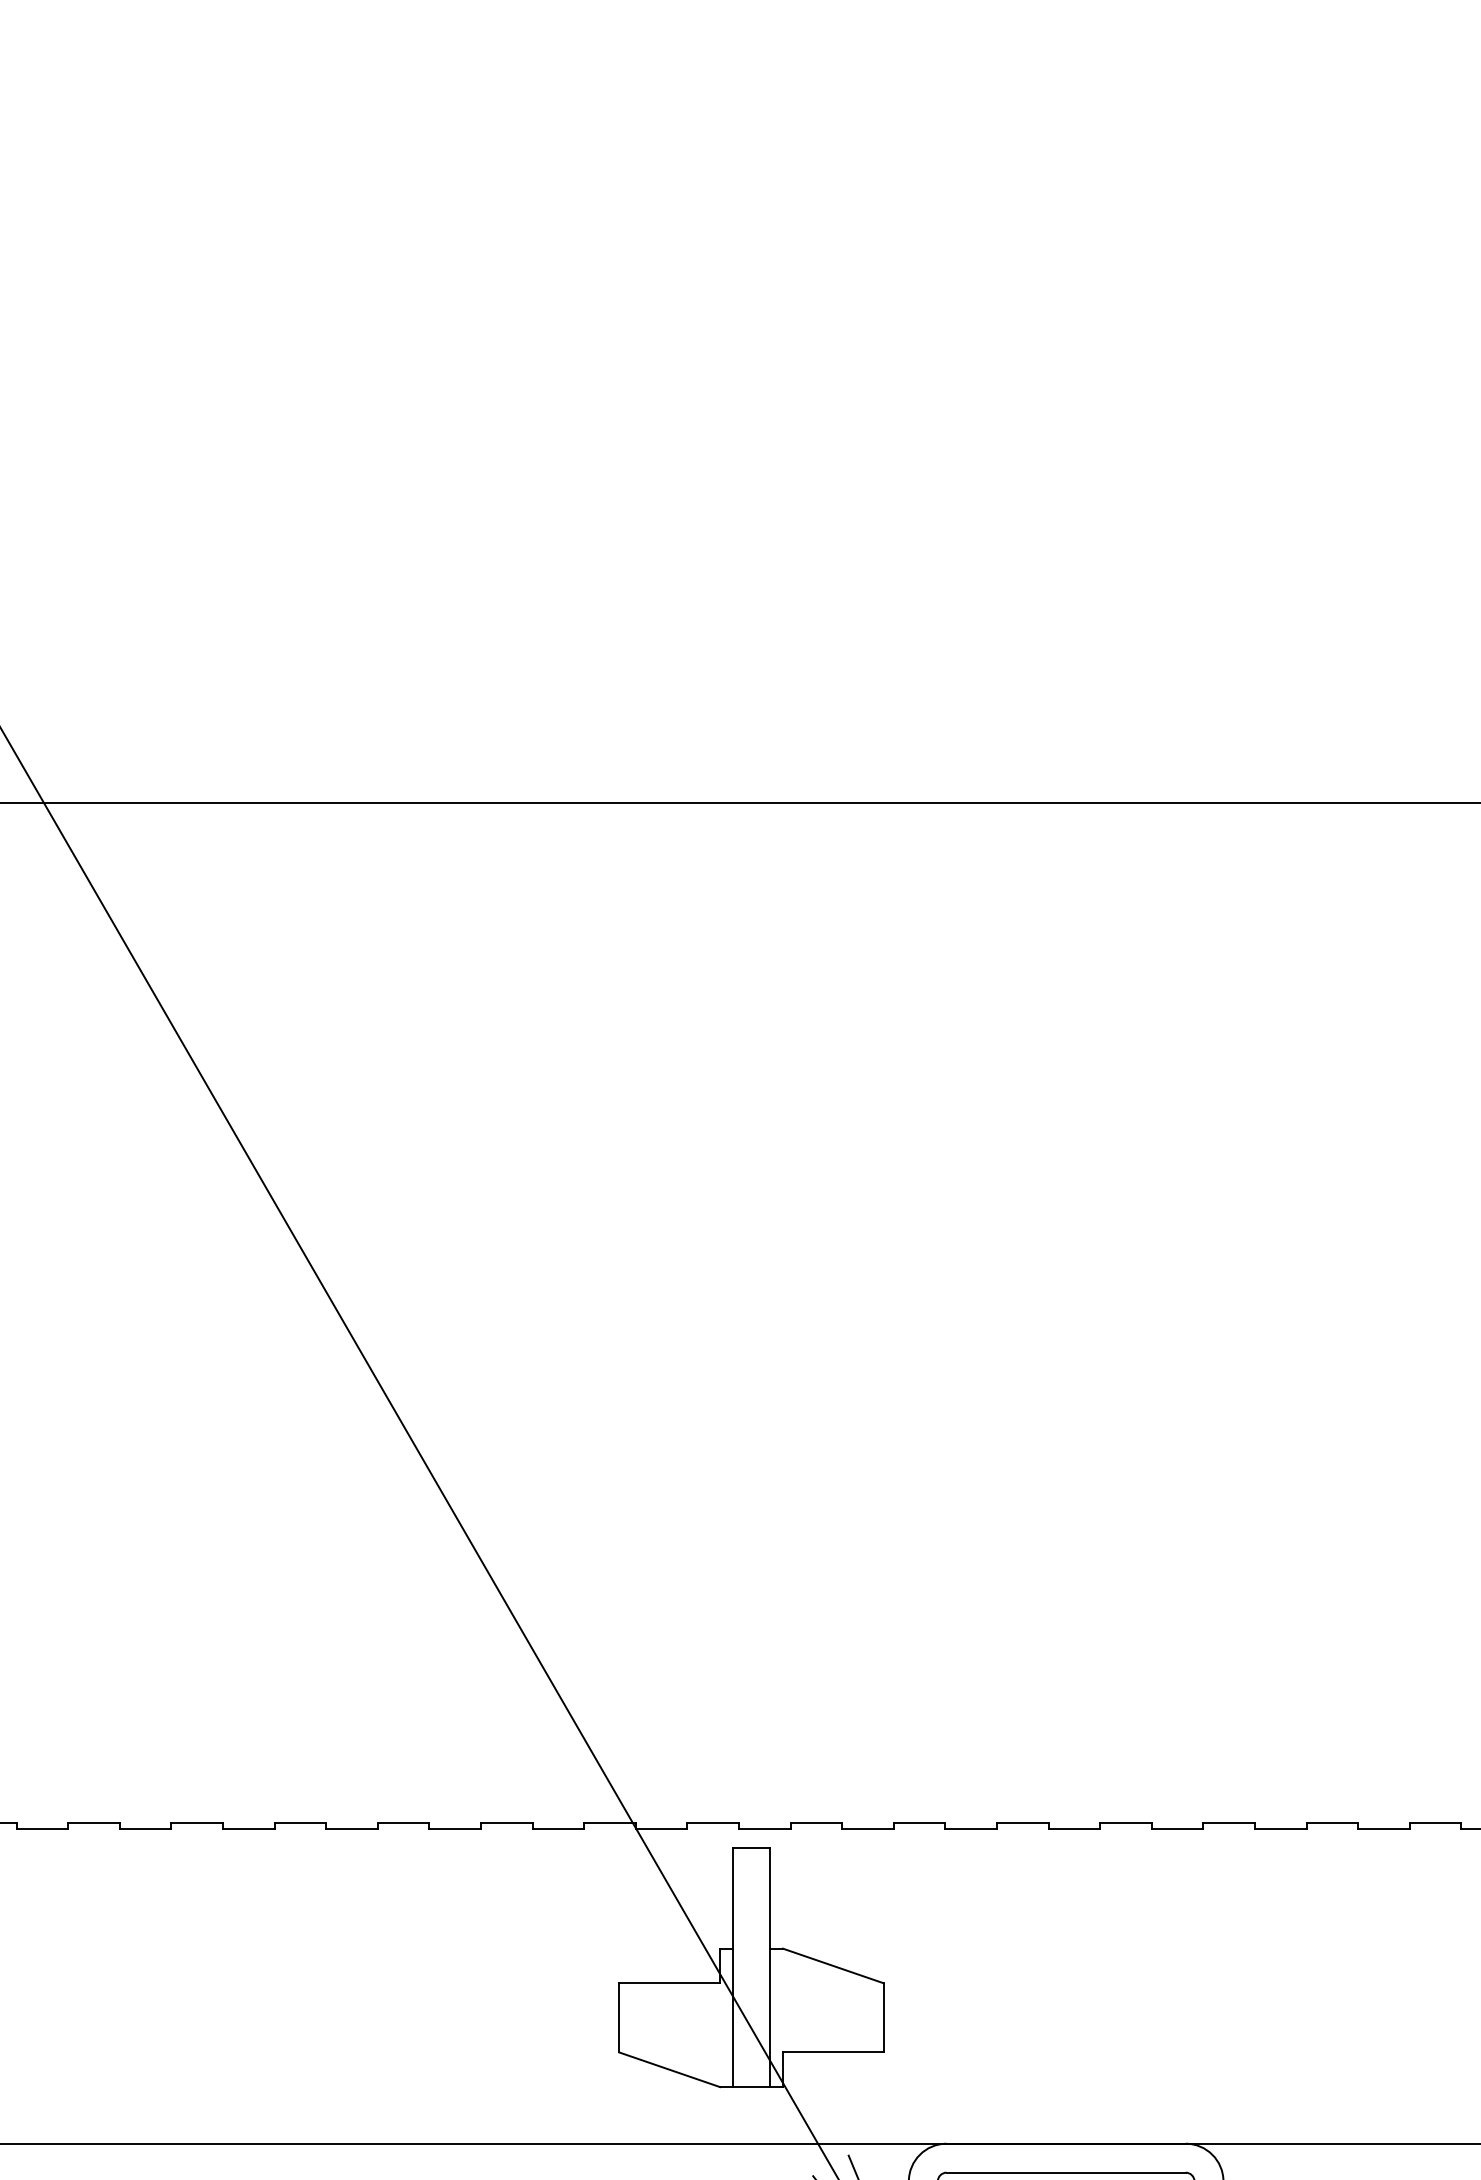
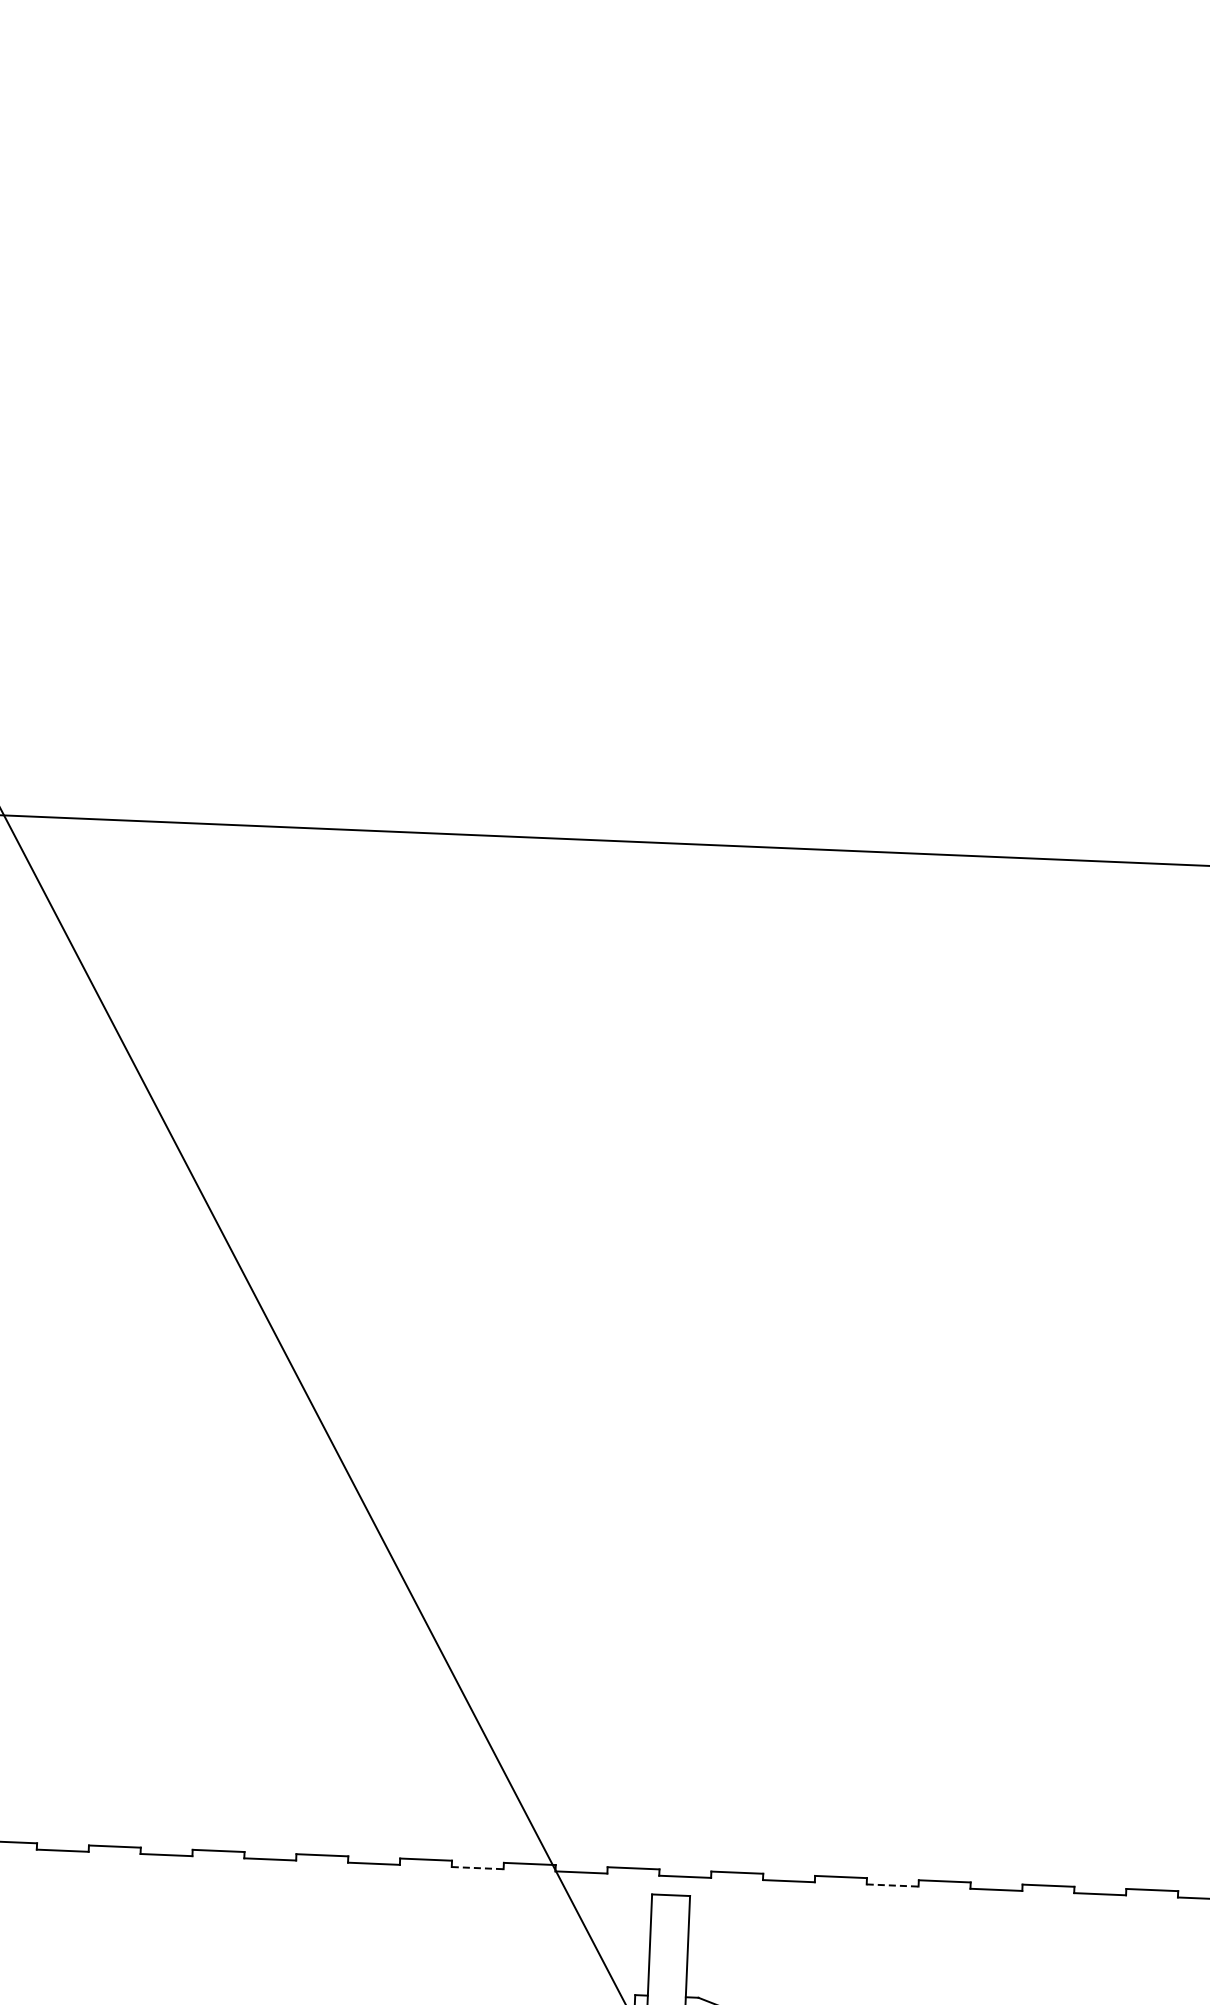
line: (558, 1829) -> (477, 1868), solid -> dashed
line: (971, 1829) -> (892, 1885), solid -> dashed

